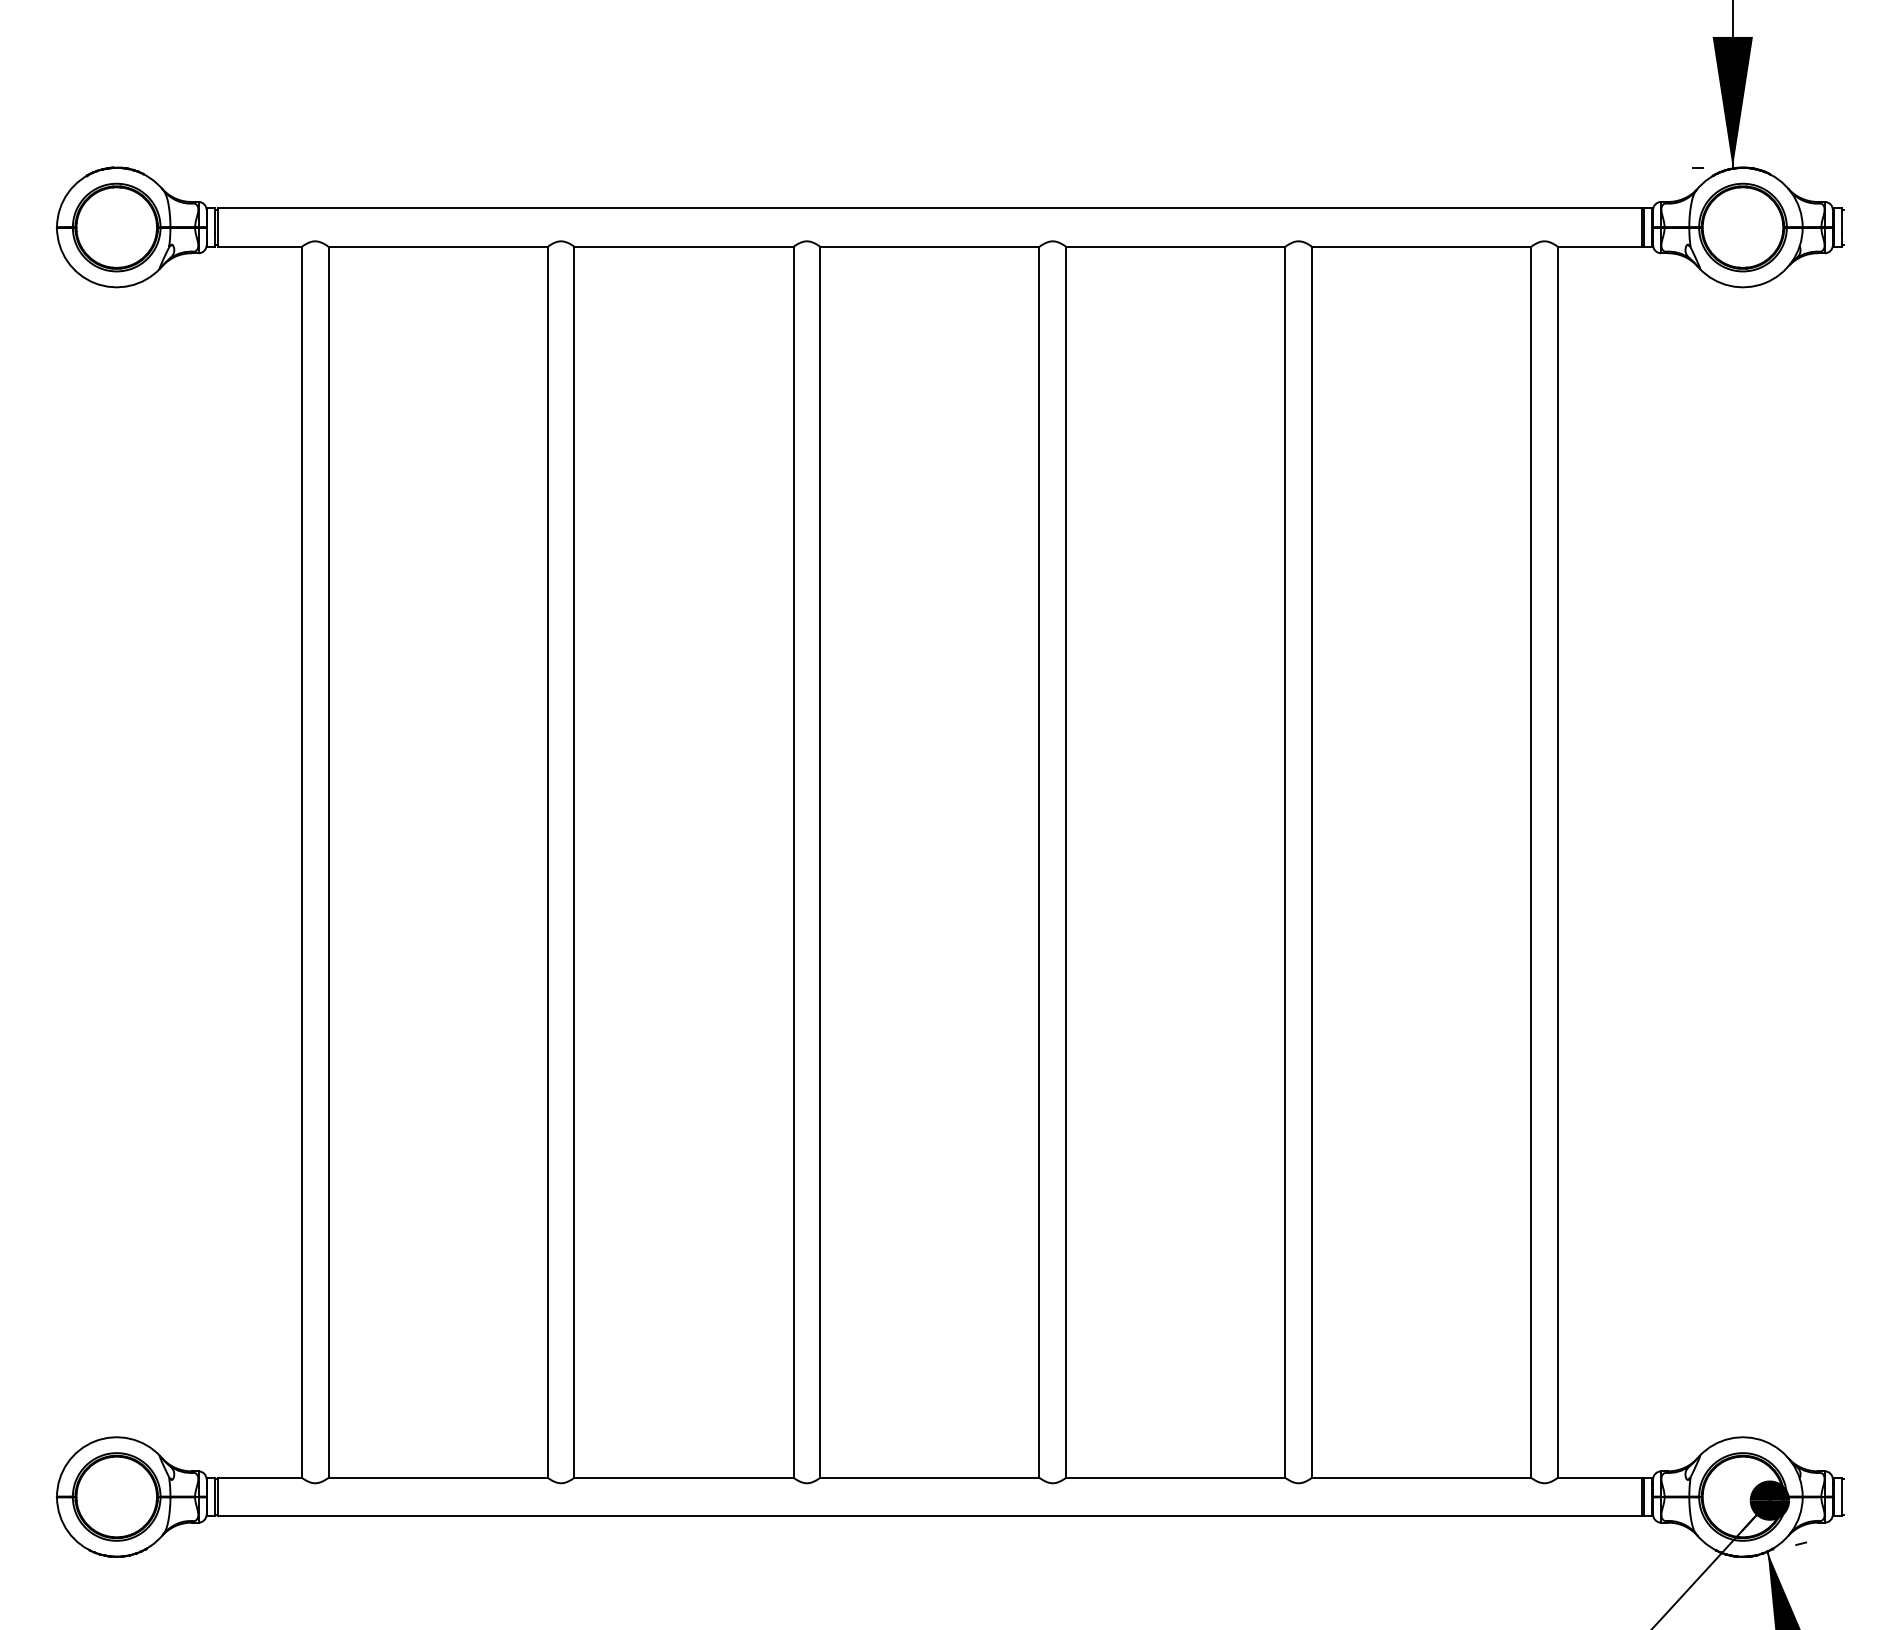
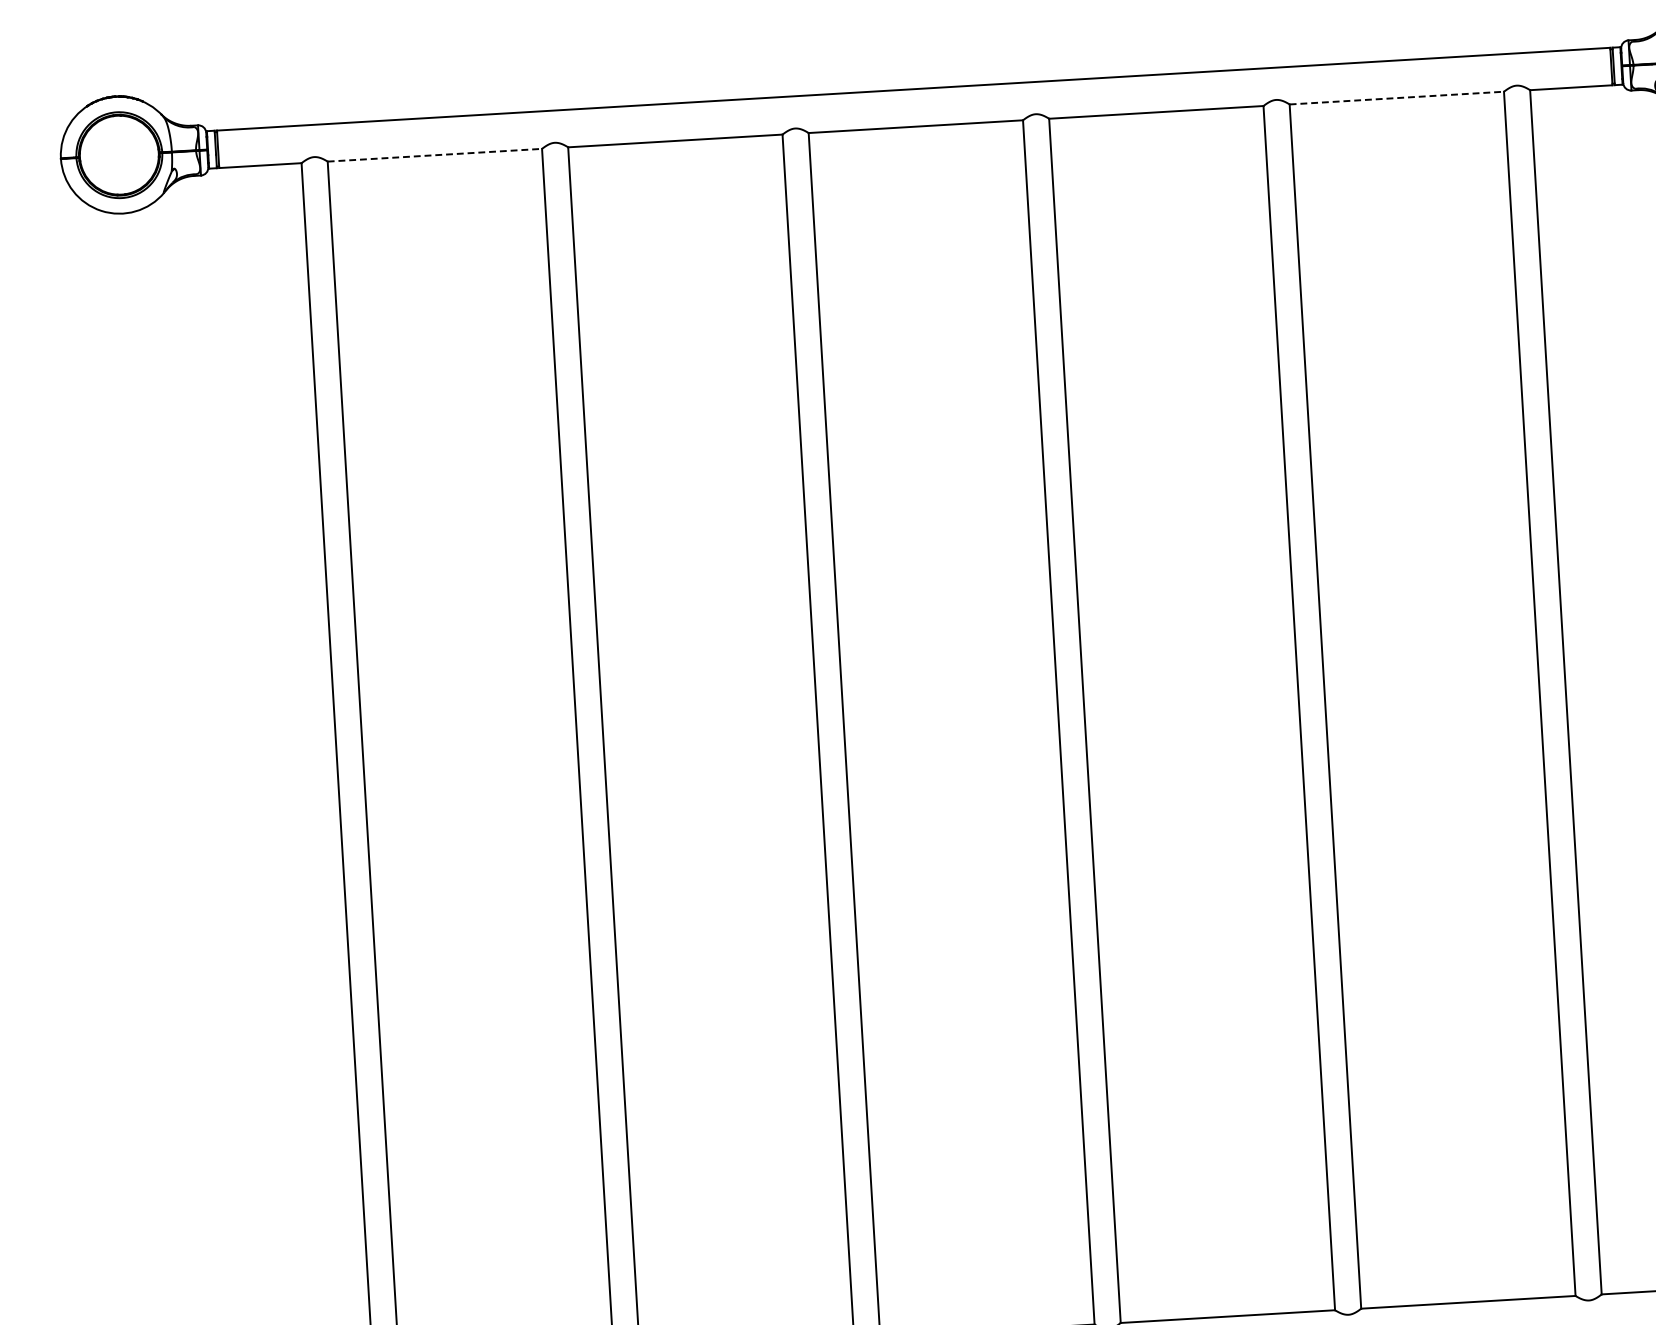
line: (438, 246) -> (435, 154), solid -> dashed
line: (1421, 246) -> (1396, 97), solid -> dashed

